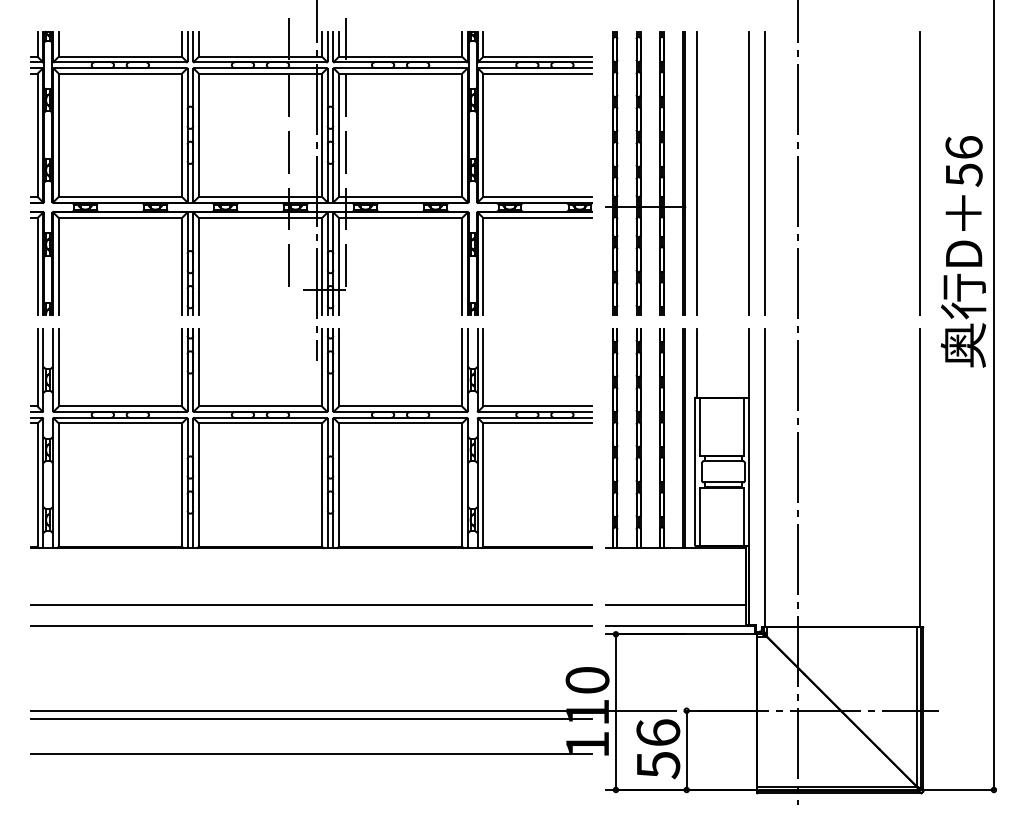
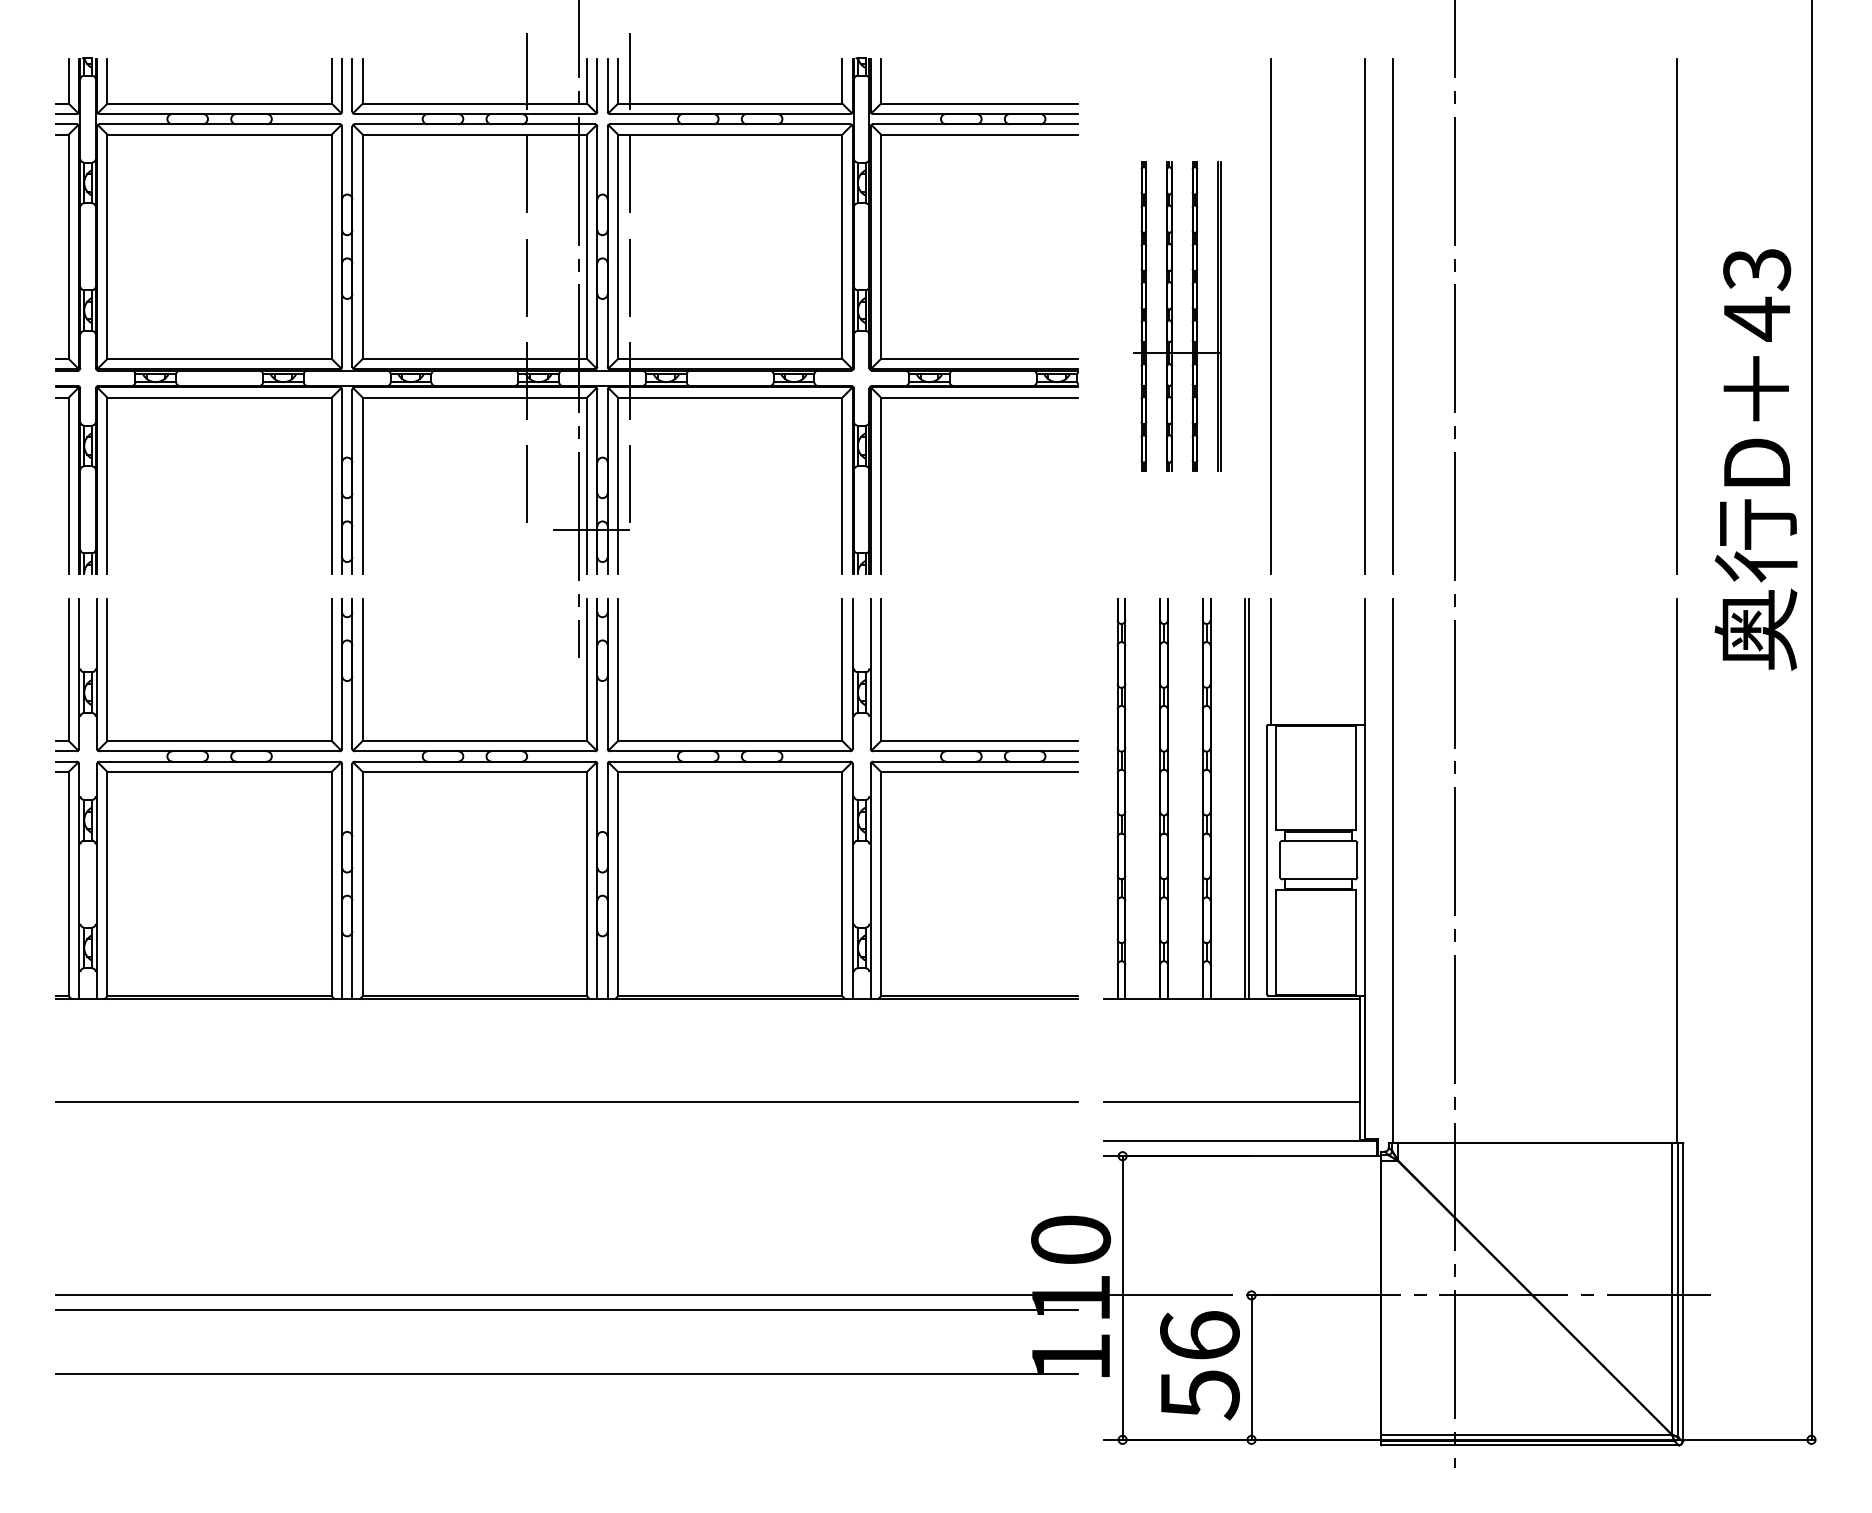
text: (963, 161) -> (1756, 294), 56 -> 43
part: (645, 173) -> (1176, 316), size x0.6
line: (310, 625) -> (566, 1140), removed

